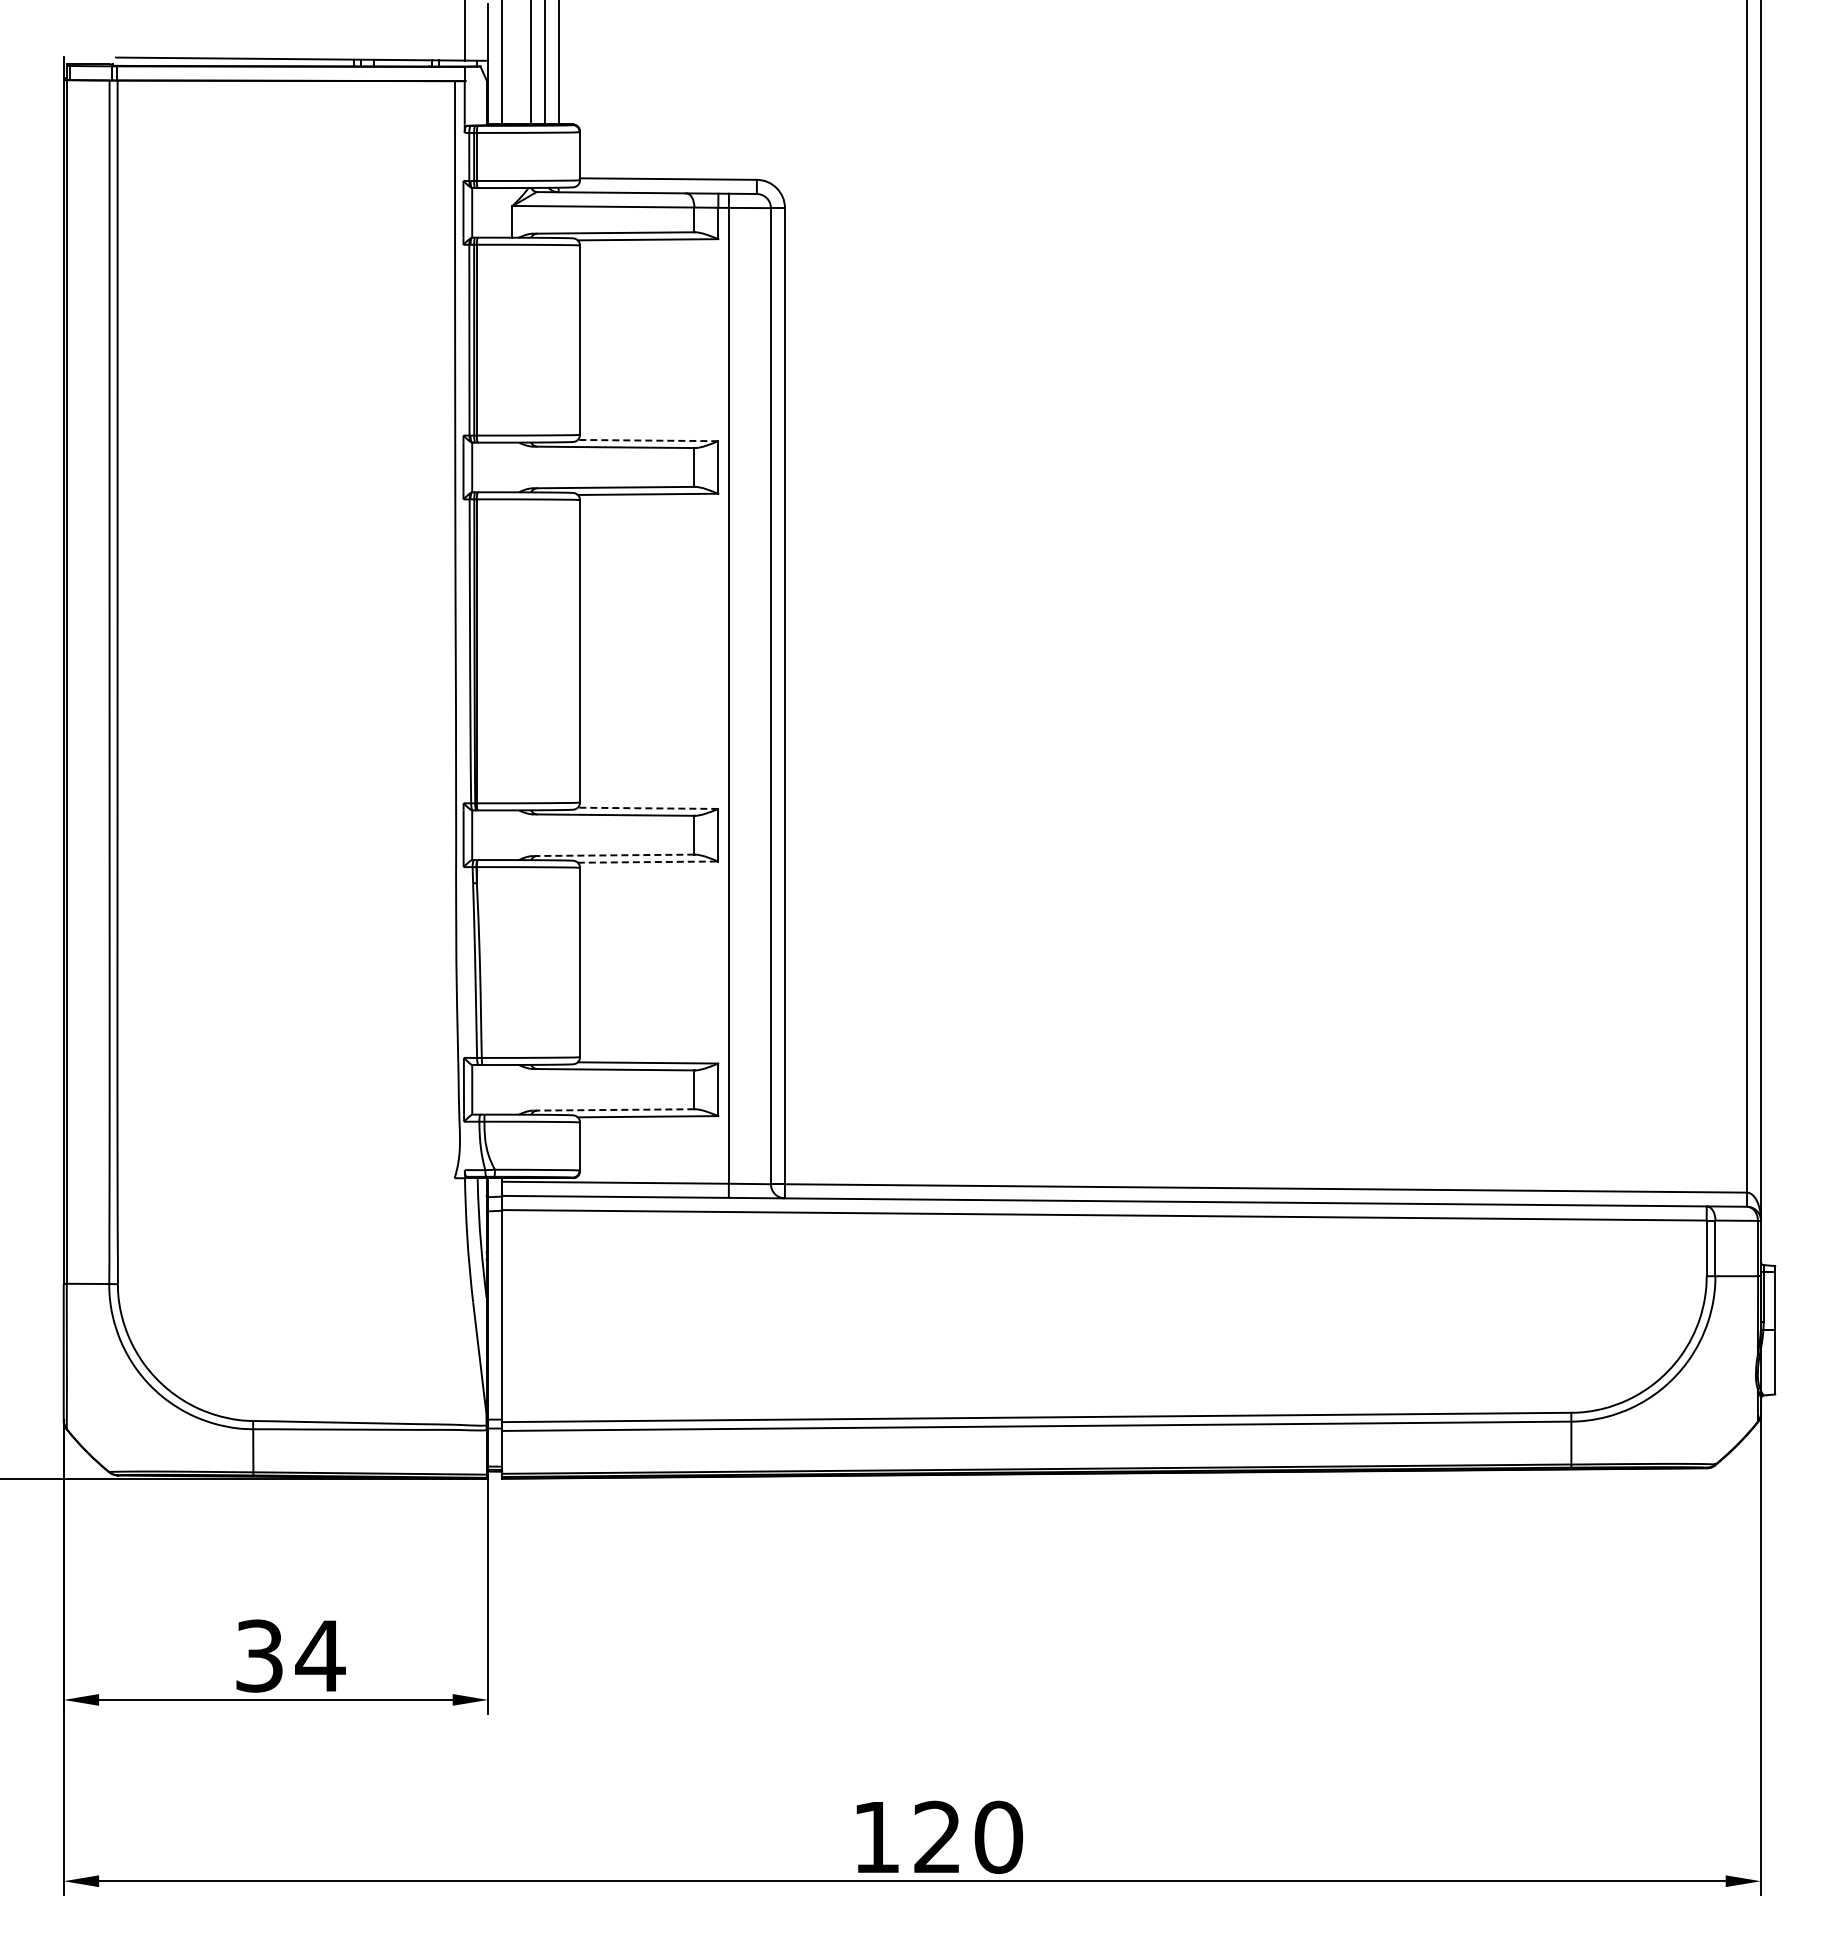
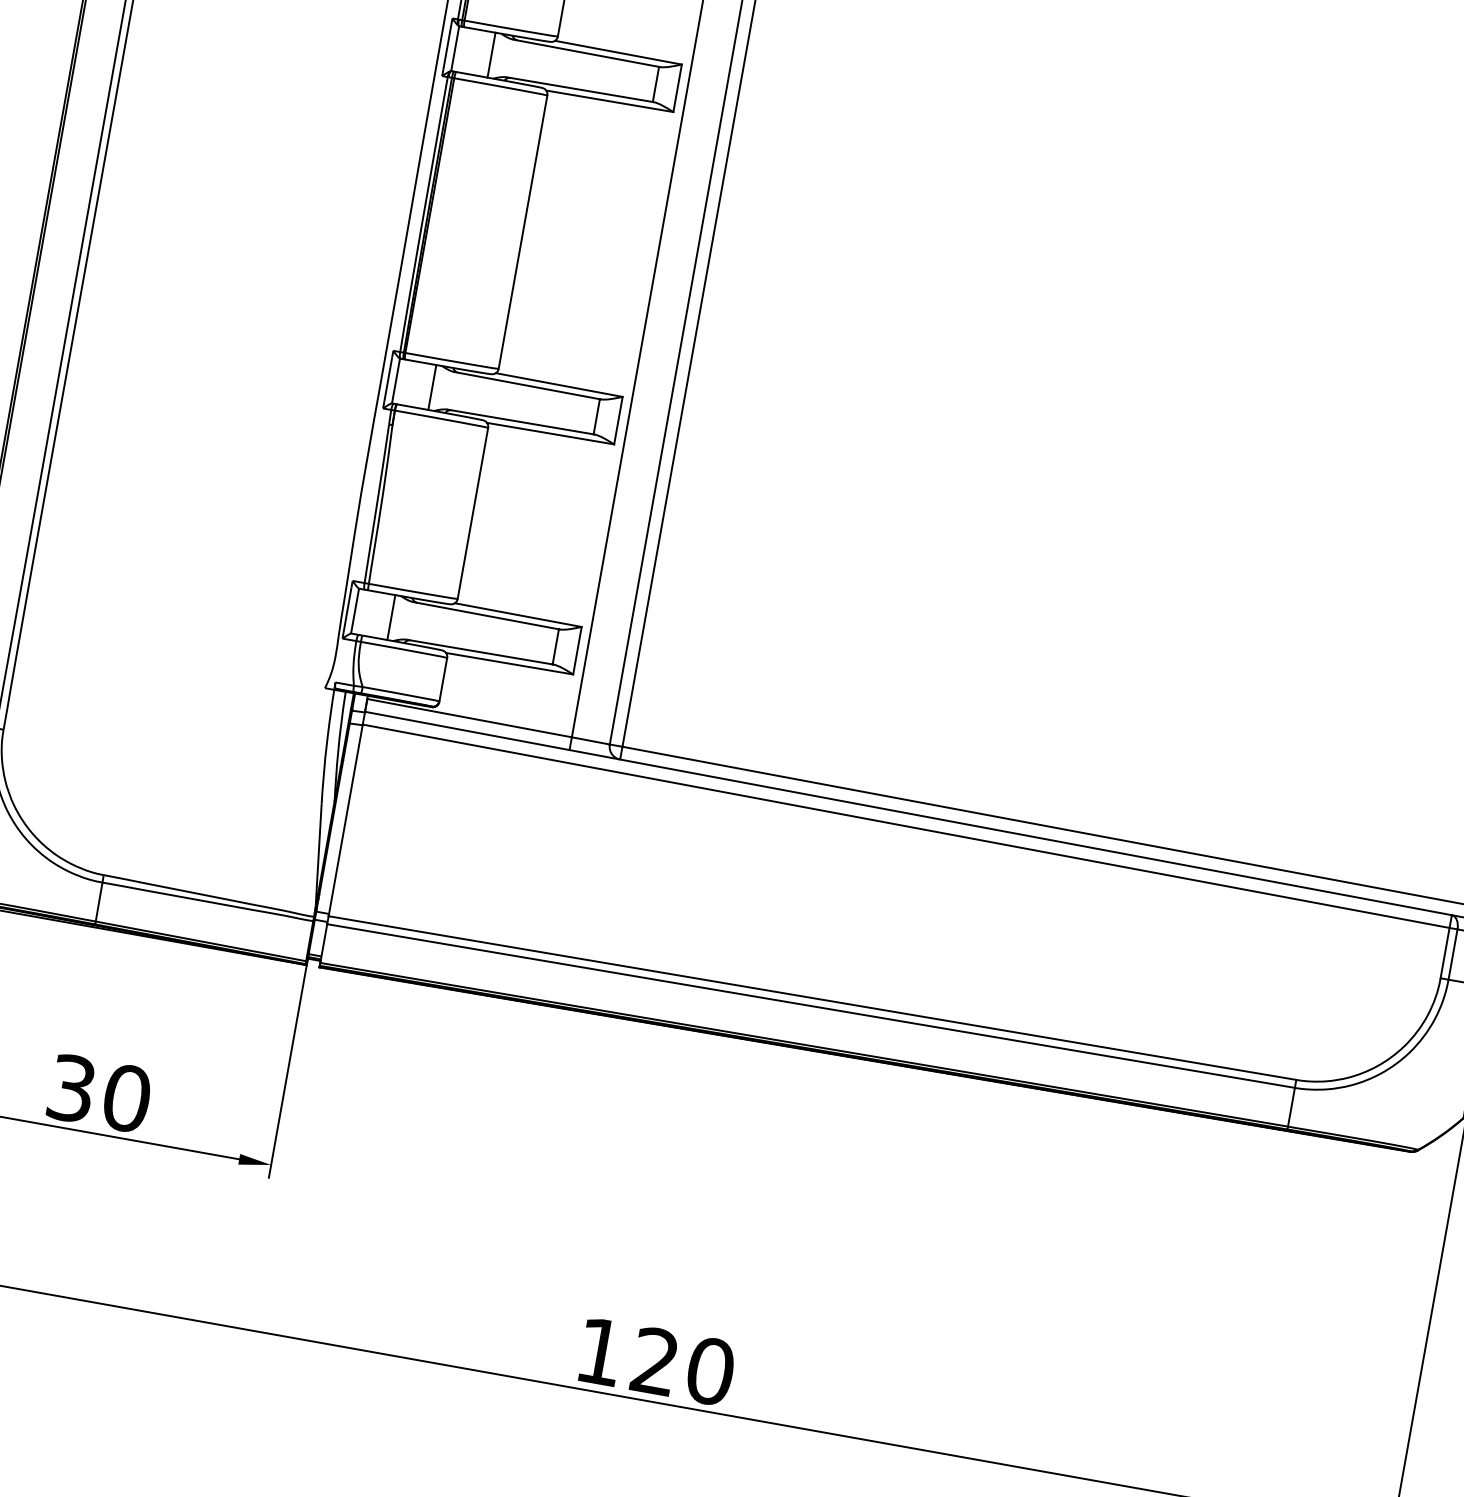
line: (647, 440) -> (617, 52), dashed -> solid
line: (512, 467) -> (491, 55), added
line: (647, 808) -> (558, 385), dashed -> solid
line: (512, 835) -> (432, 387), added
line: (613, 855) -> (520, 422), dashed -> solid
line: (648, 862) -> (550, 434), dashed -> solid
line: (512, 1089) -> (391, 617), added
line: (613, 1109) -> (479, 651), dashed -> solid
text: (320, 1655) -> (126, 1097), 34 -> 30

